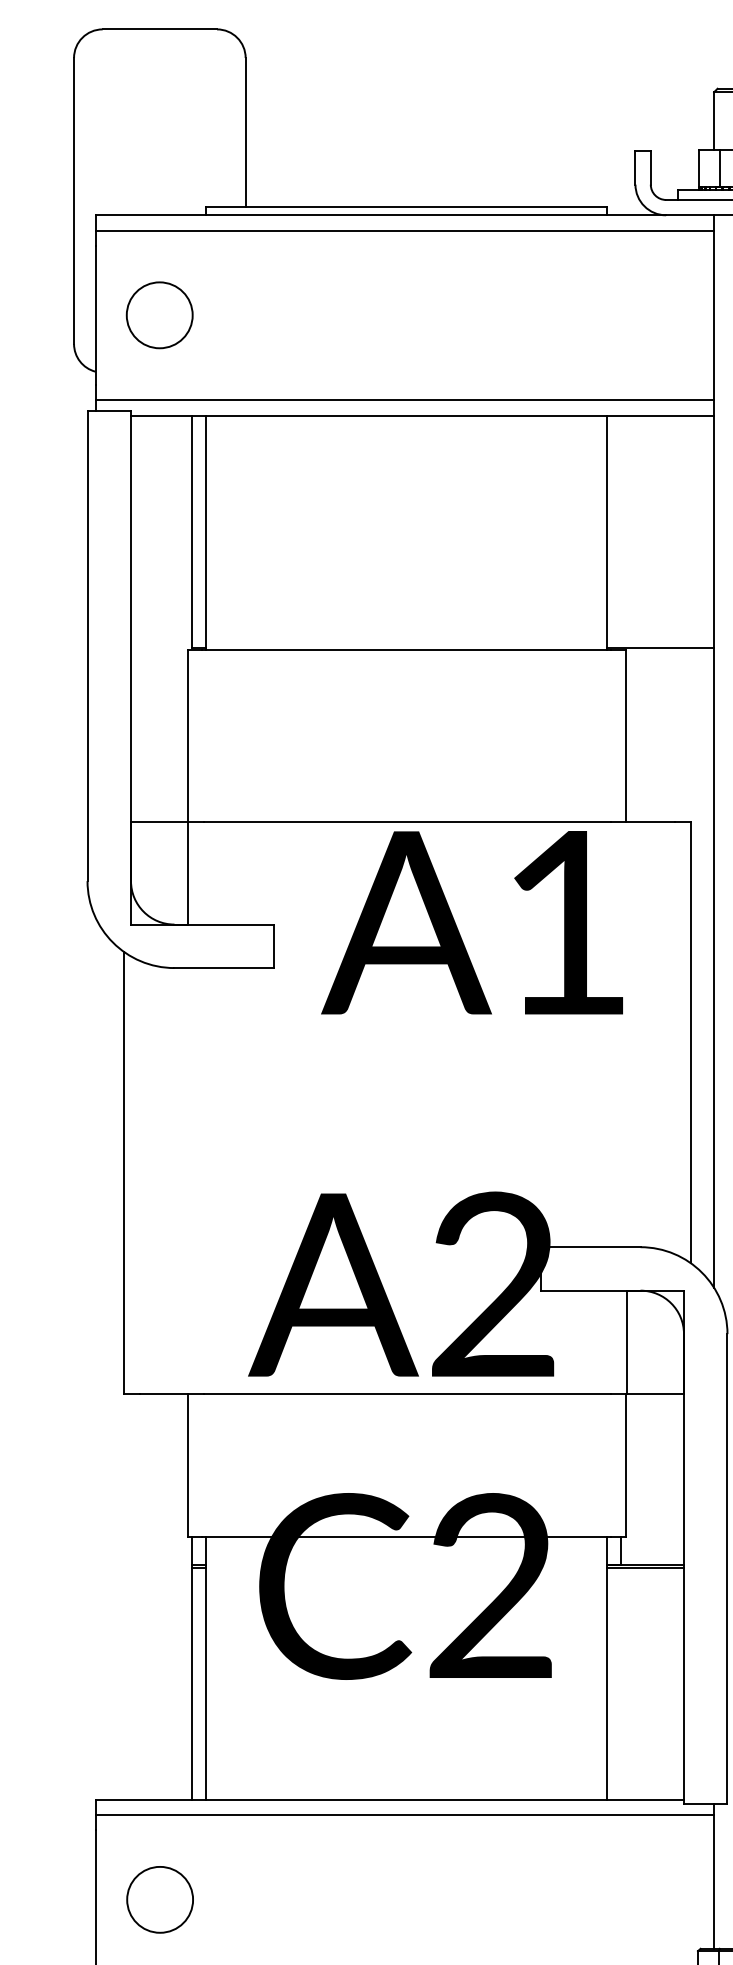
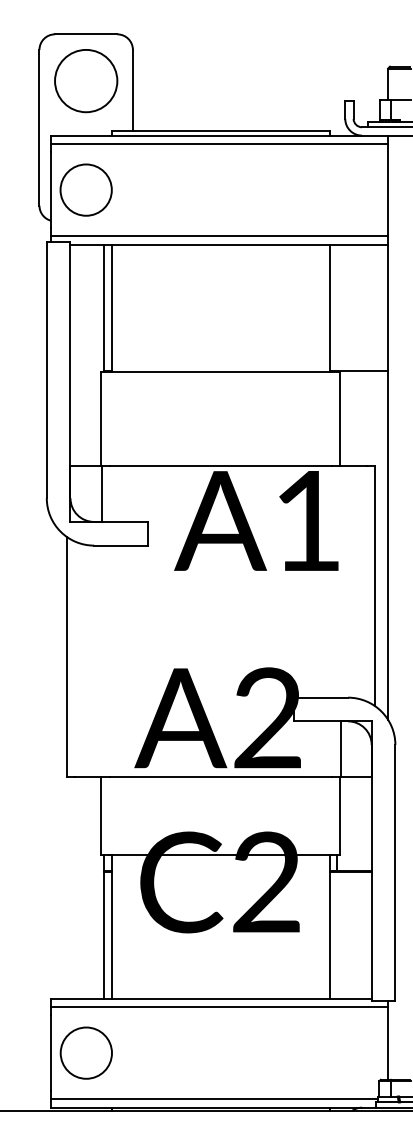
circle: (160, 115) -> (86, 81), added
circle: (158, 314) -> (85, 189), size x1.43
circle: (160, 1898) -> (86, 1052), size x1.43

